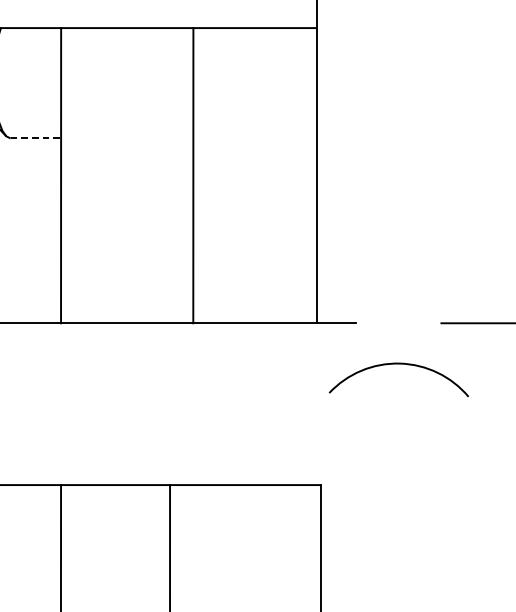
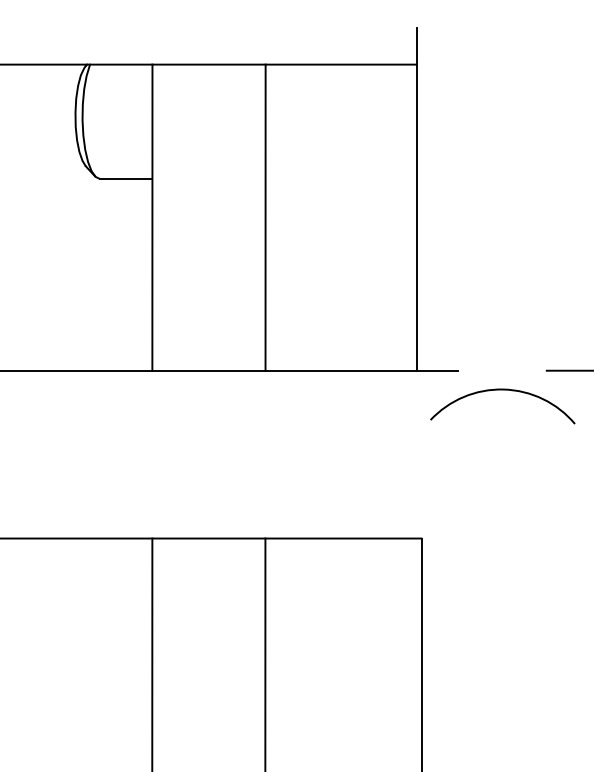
line: (36, 138) -> (126, 179), dashed -> solid
line: (193, 175) -> (265, 217), moved
arc: (398, 364) -> (502, 390), moved

